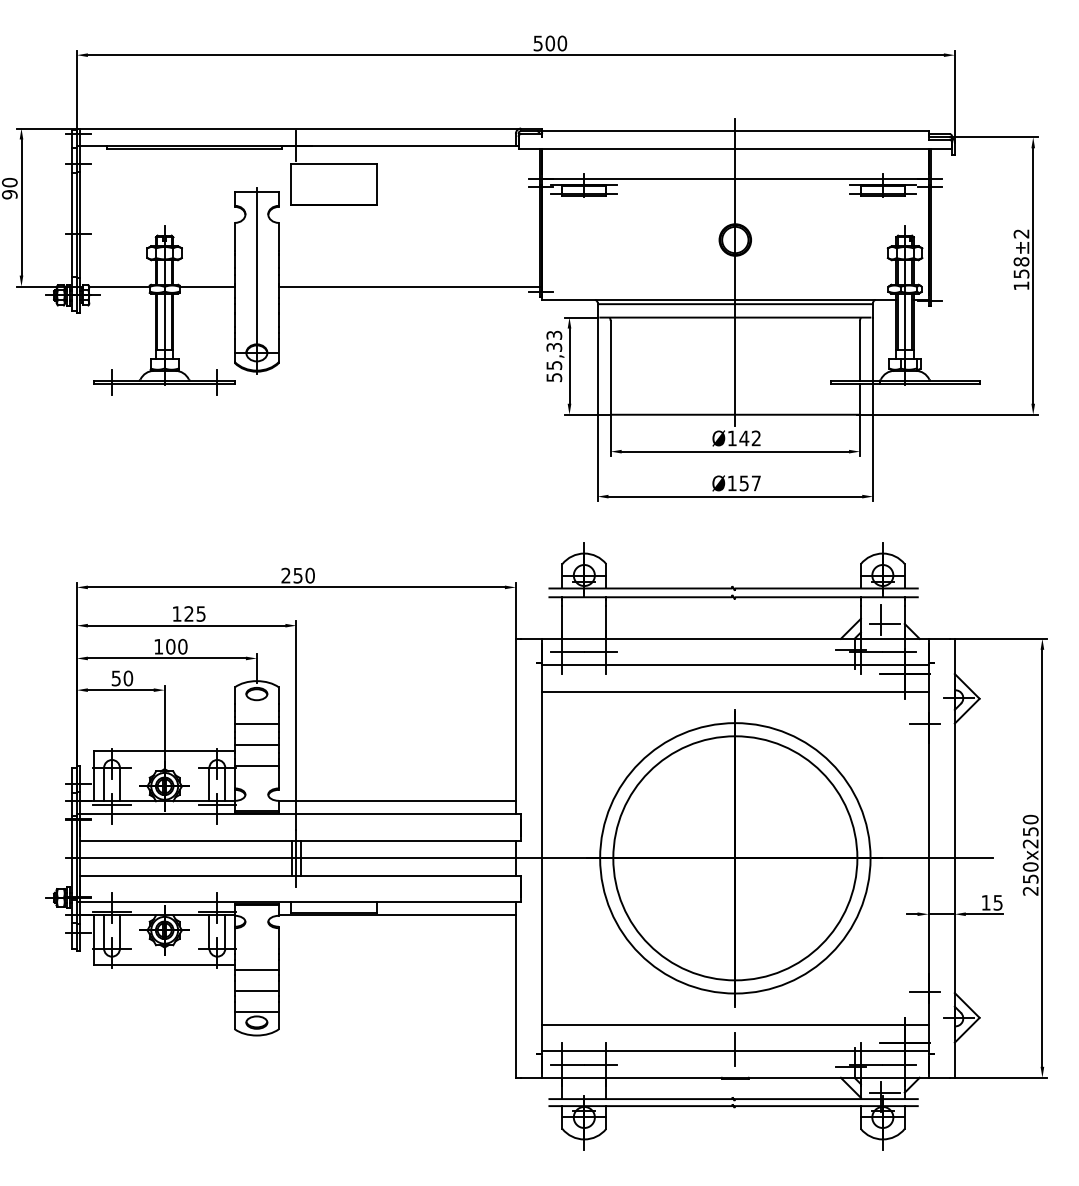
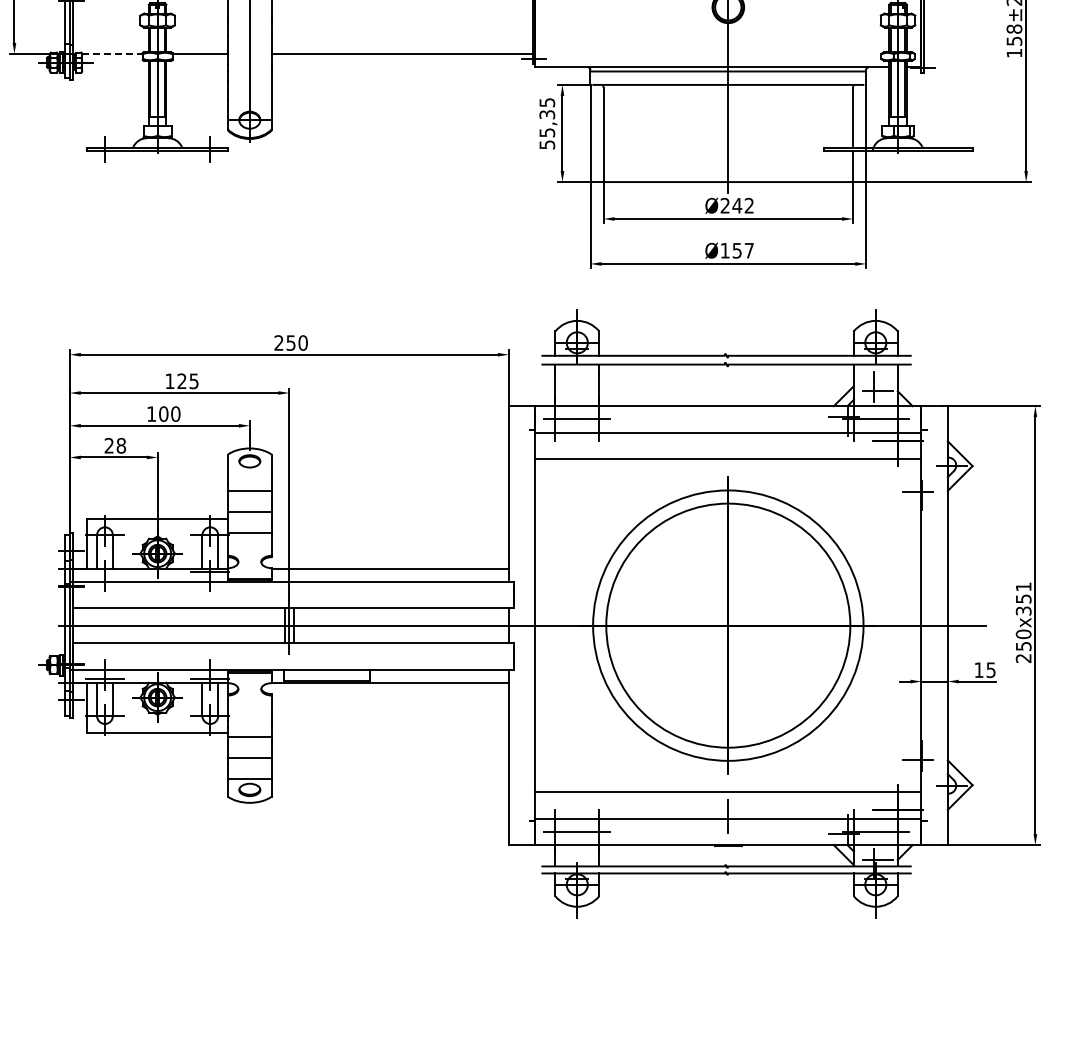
line: (119, 286) -> (112, 53), solid -> dashed
text: (553, 334) -> (546, 101), 55,33 -> 55,35
text: (731, 438) -> (724, 205), 142 -> 242
text: (122, 678) -> (115, 445), 50 -> 28
line: (111, 804) -> (104, 571), removed
text: (1030, 831) -> (1023, 598), x250 -> x351

